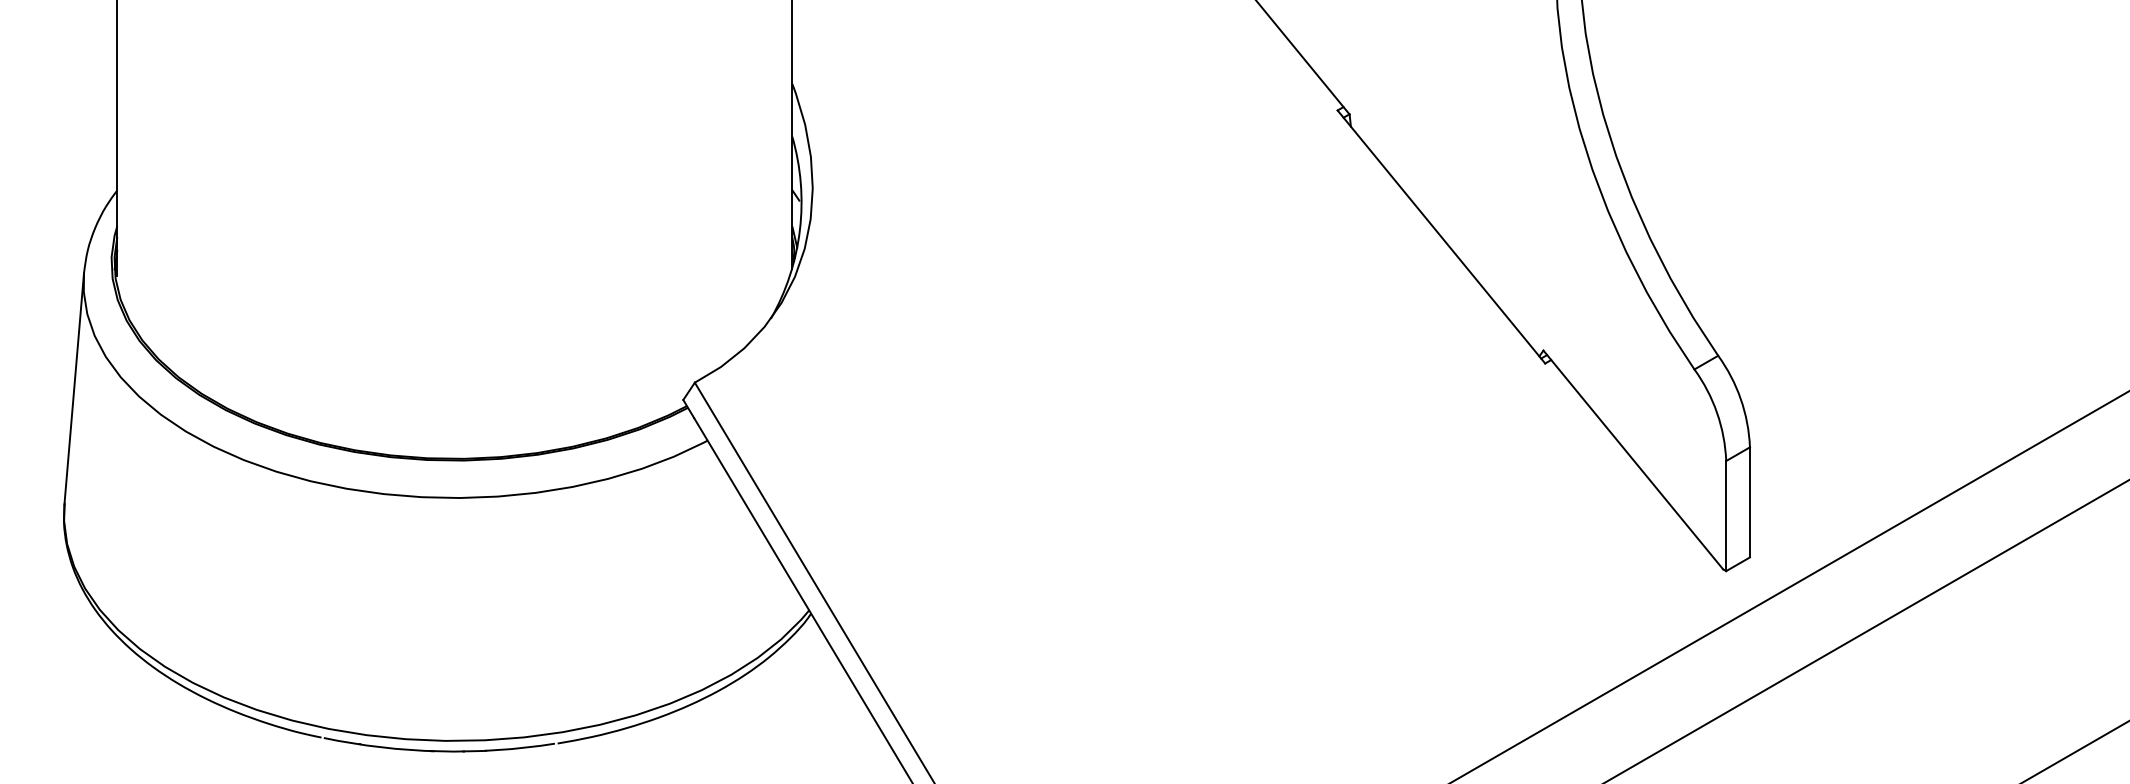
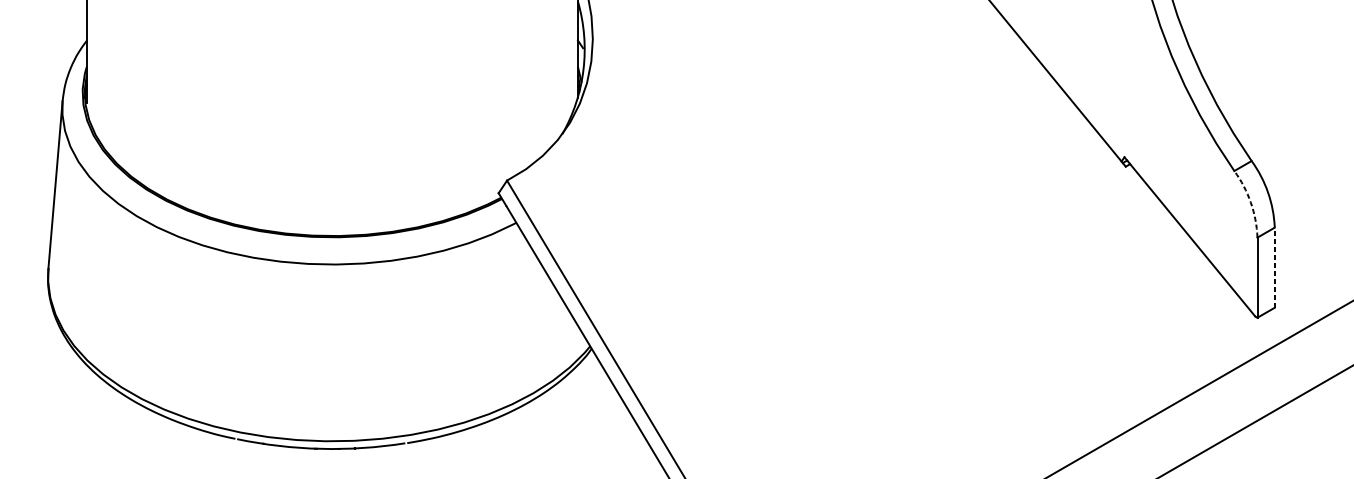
arc: (1717, 412) -> (1251, 202), solid -> dashed
line: (1749, 501) -> (1274, 267), solid -> dashed

